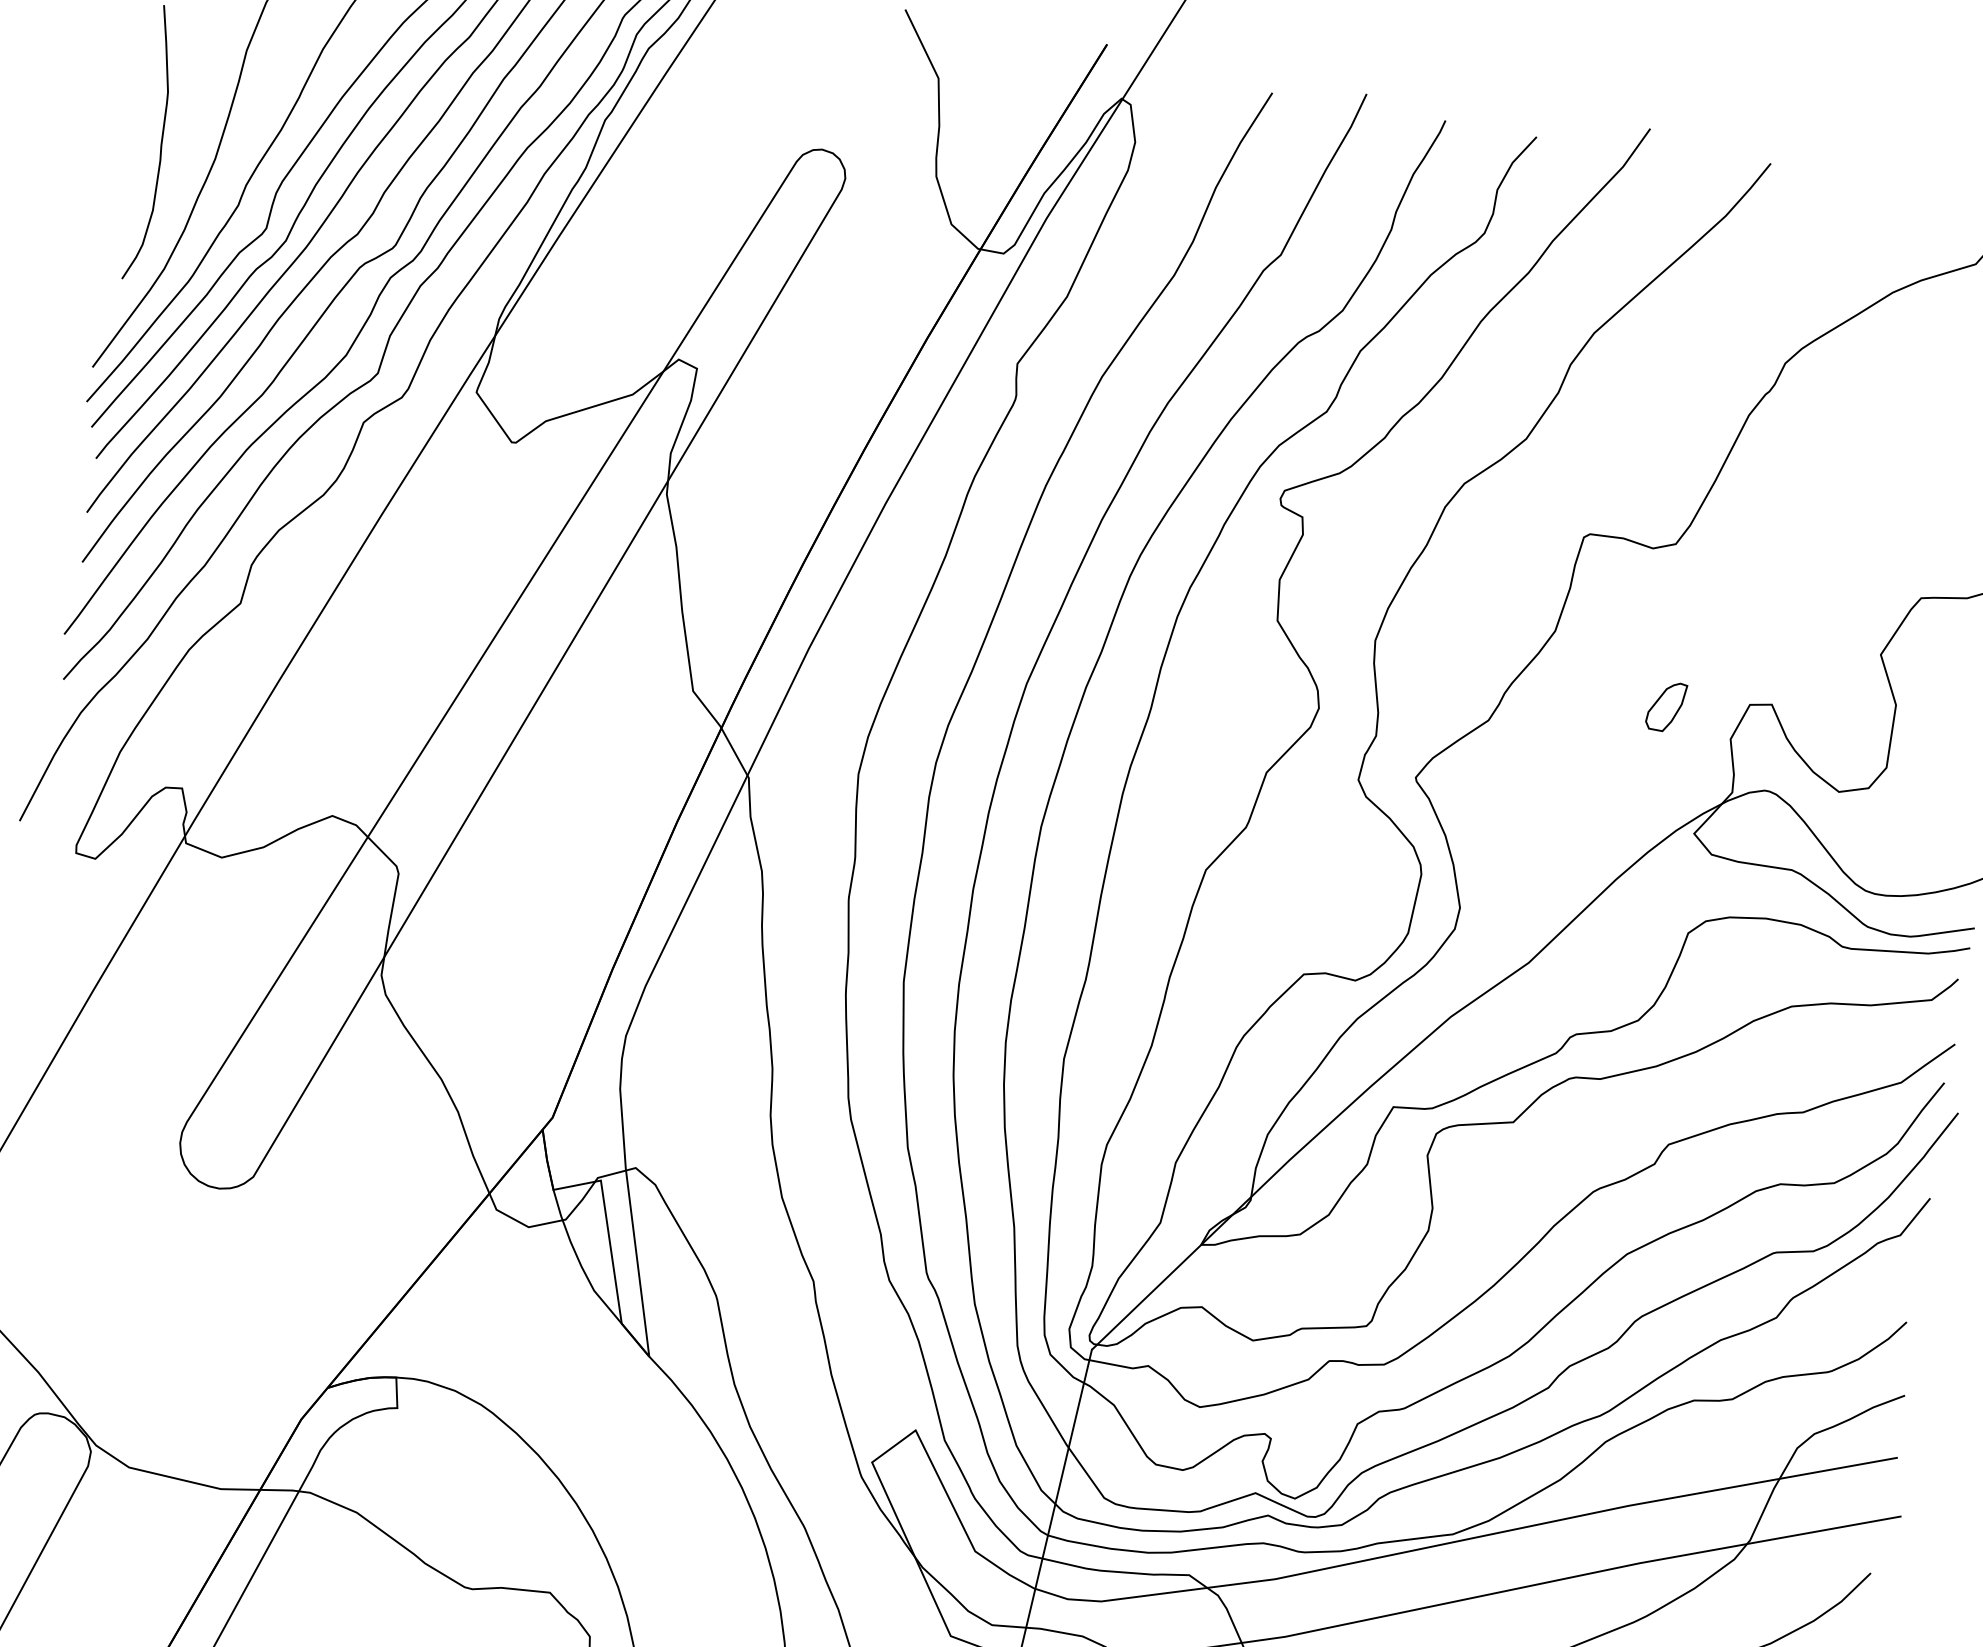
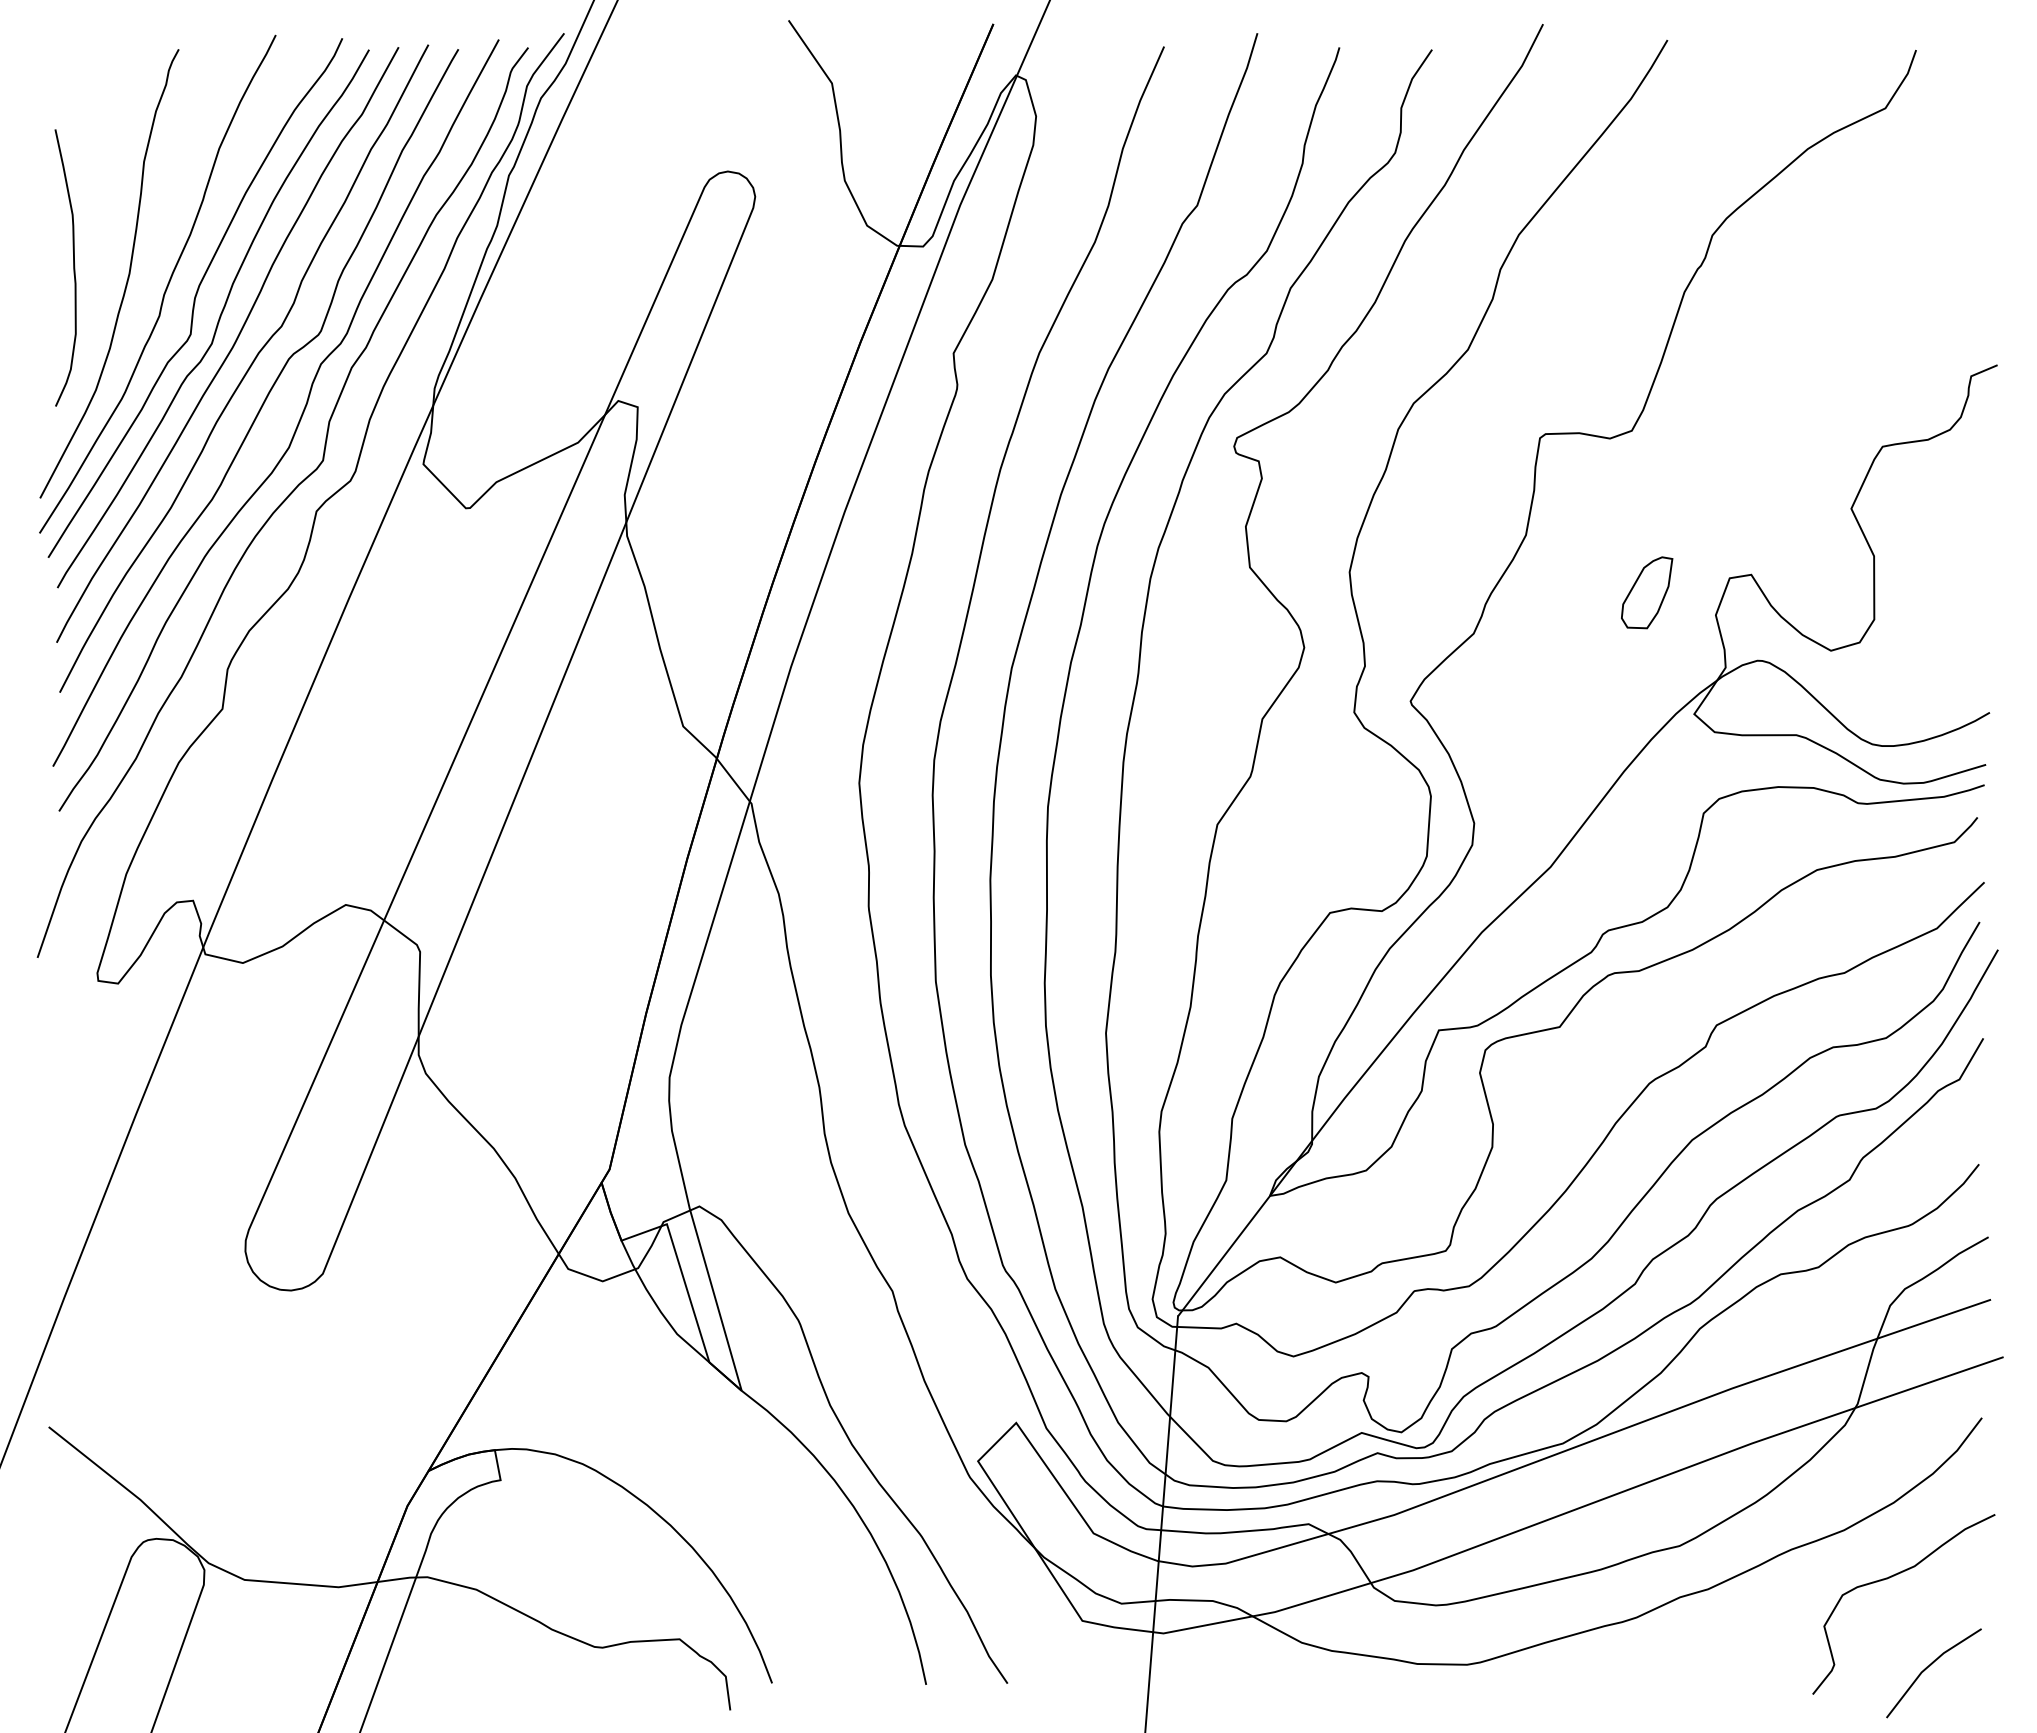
part: (1666, 706) -> (1647, 592), size x1.43

